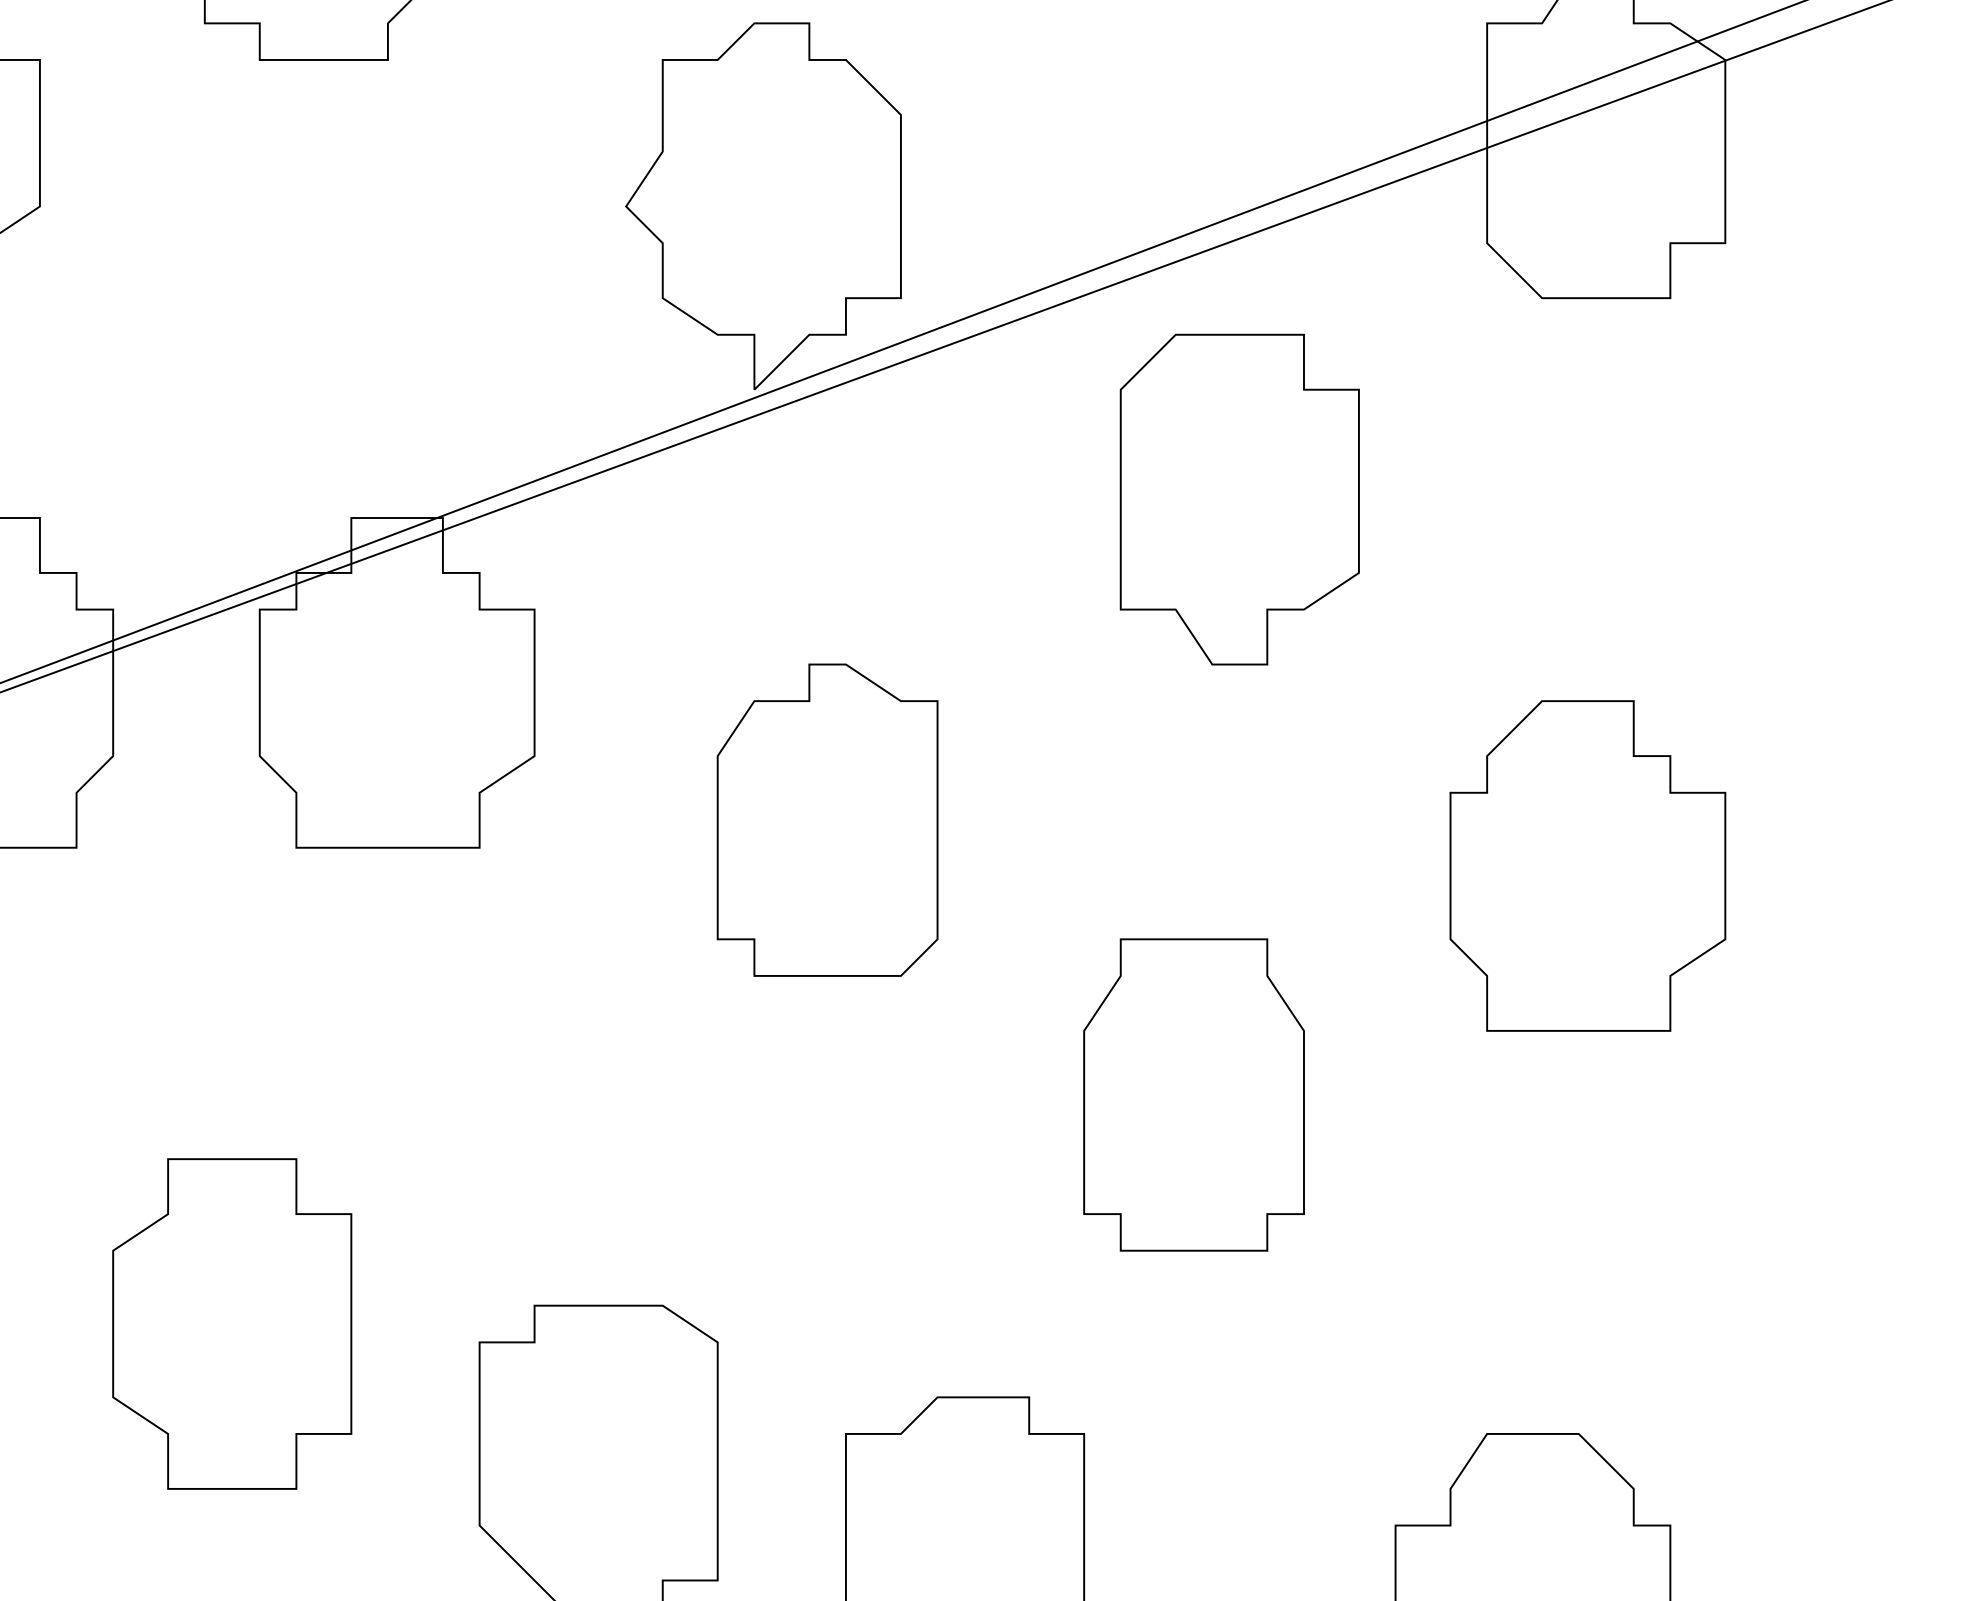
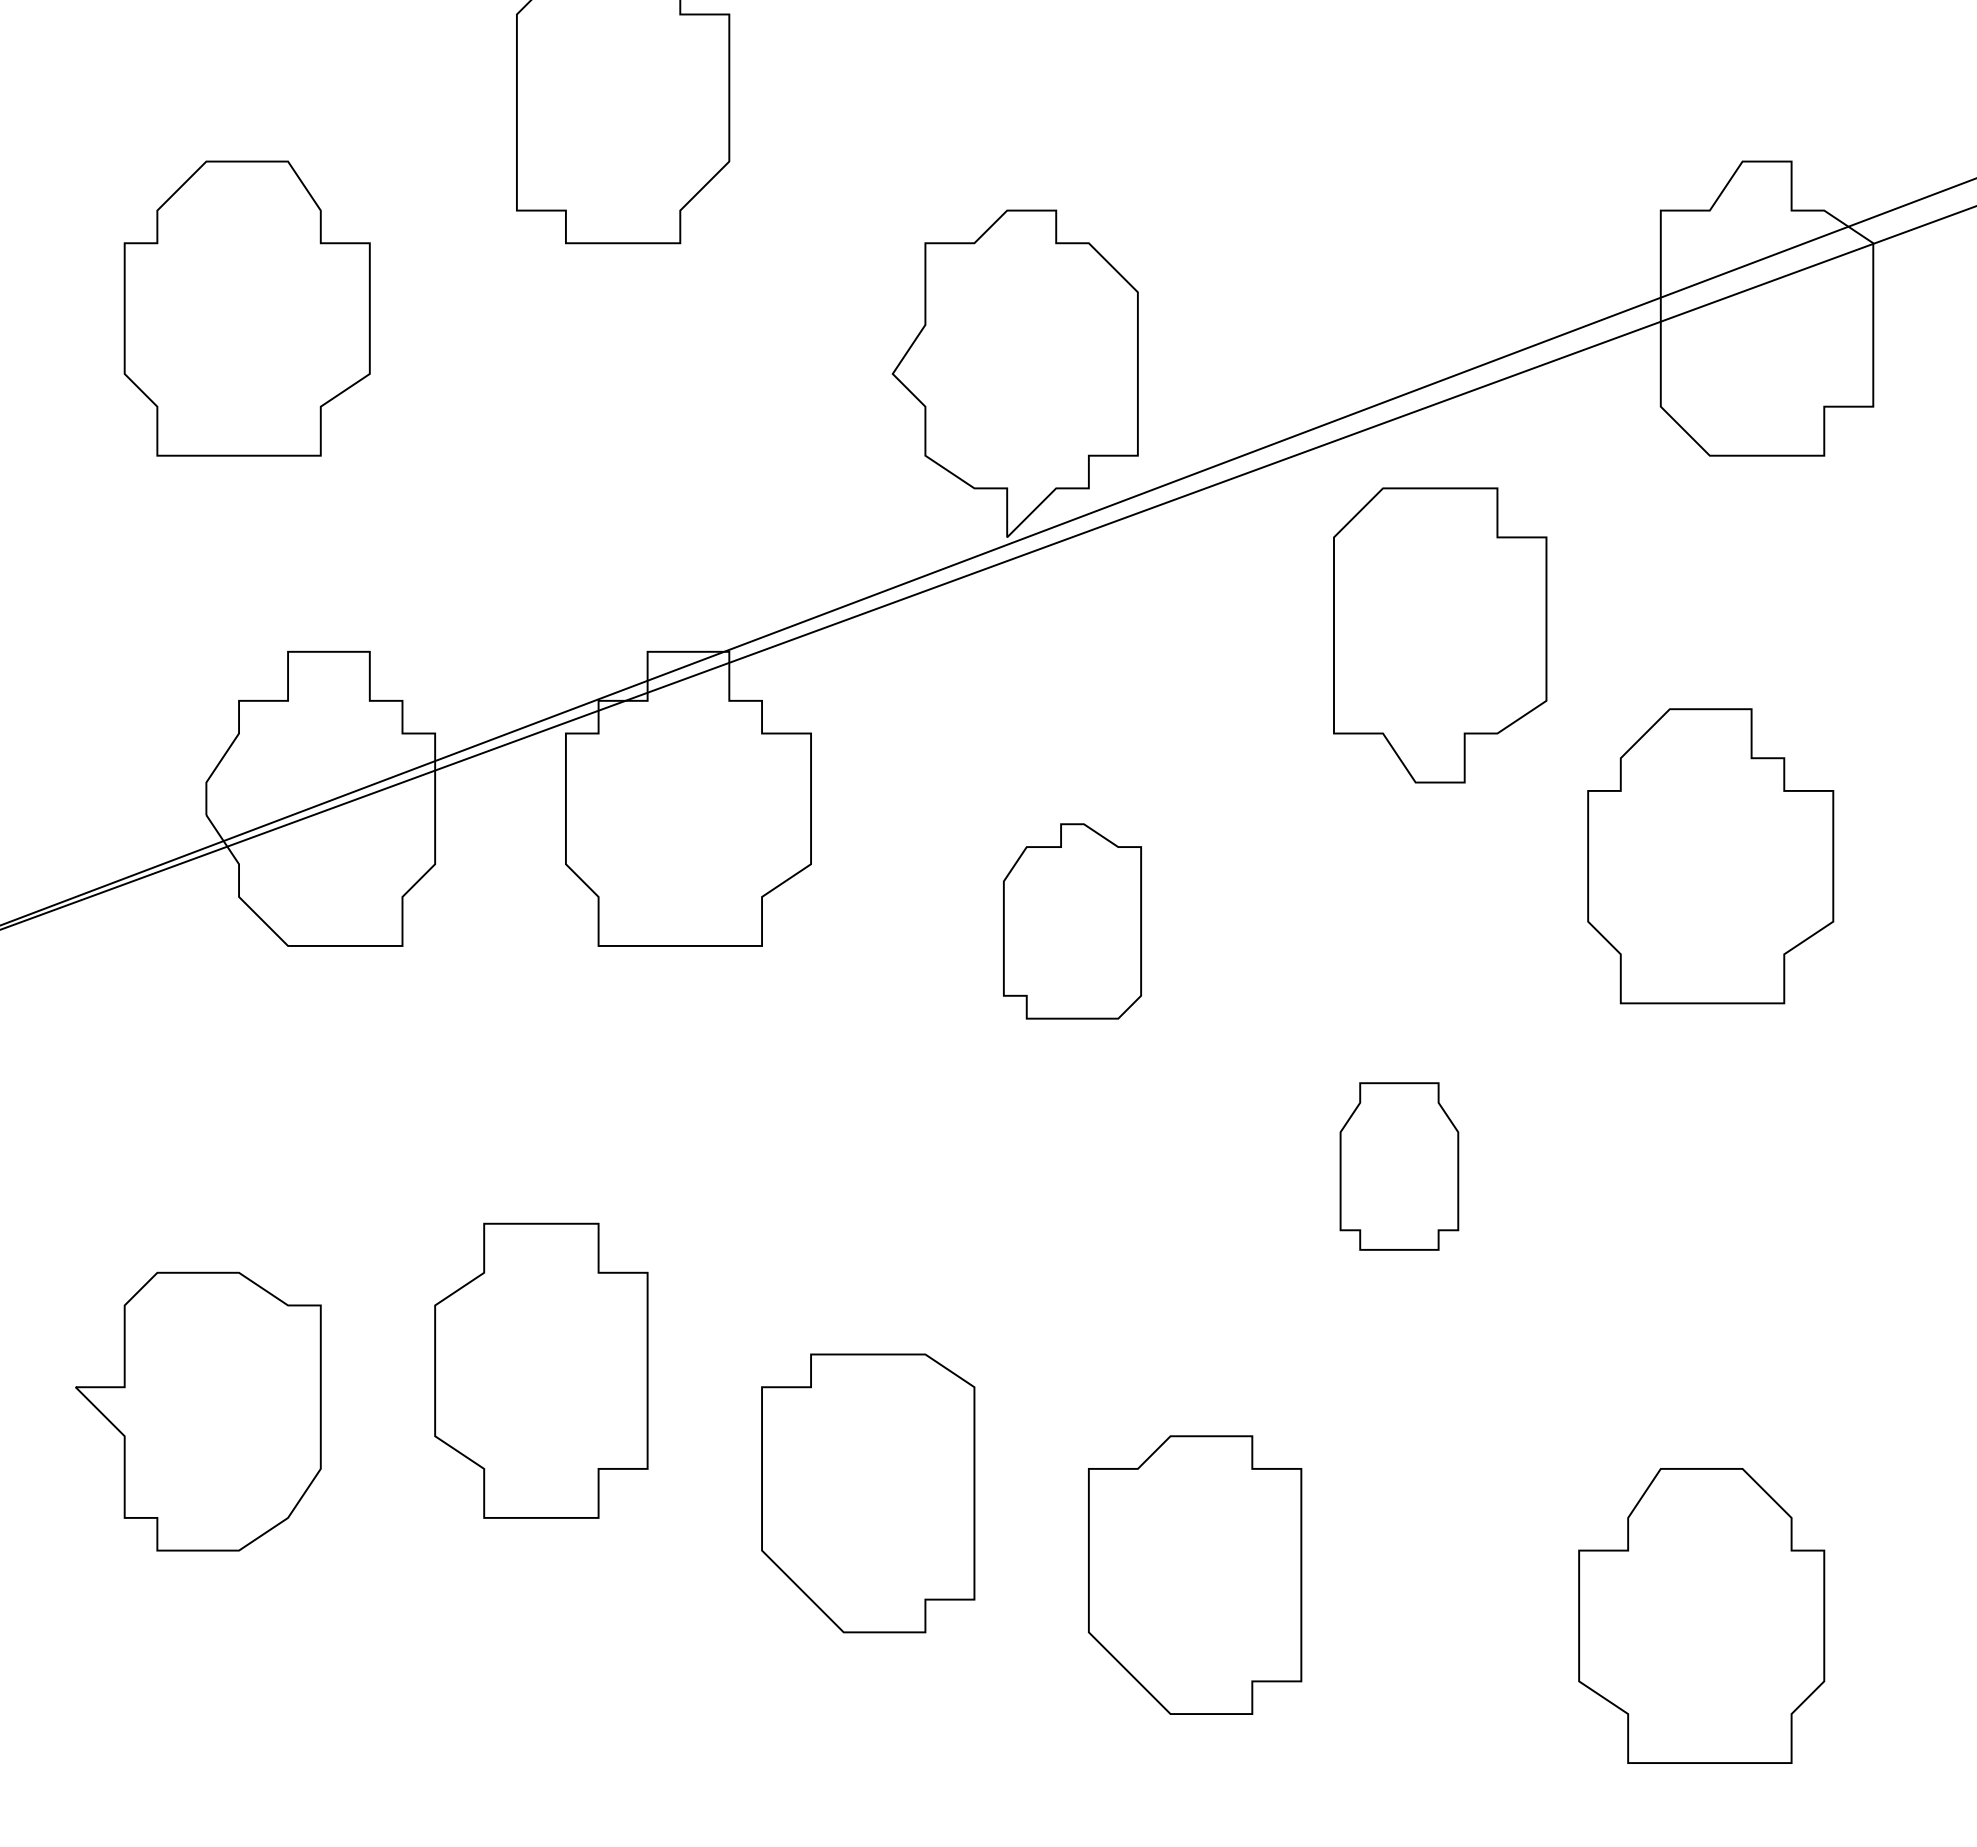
part: (827, 820) -> (1072, 921), size x0.7
part: (1587, 866) -> (1710, 856), moved
part: (1194, 1094) -> (1399, 1166), size x0.6

